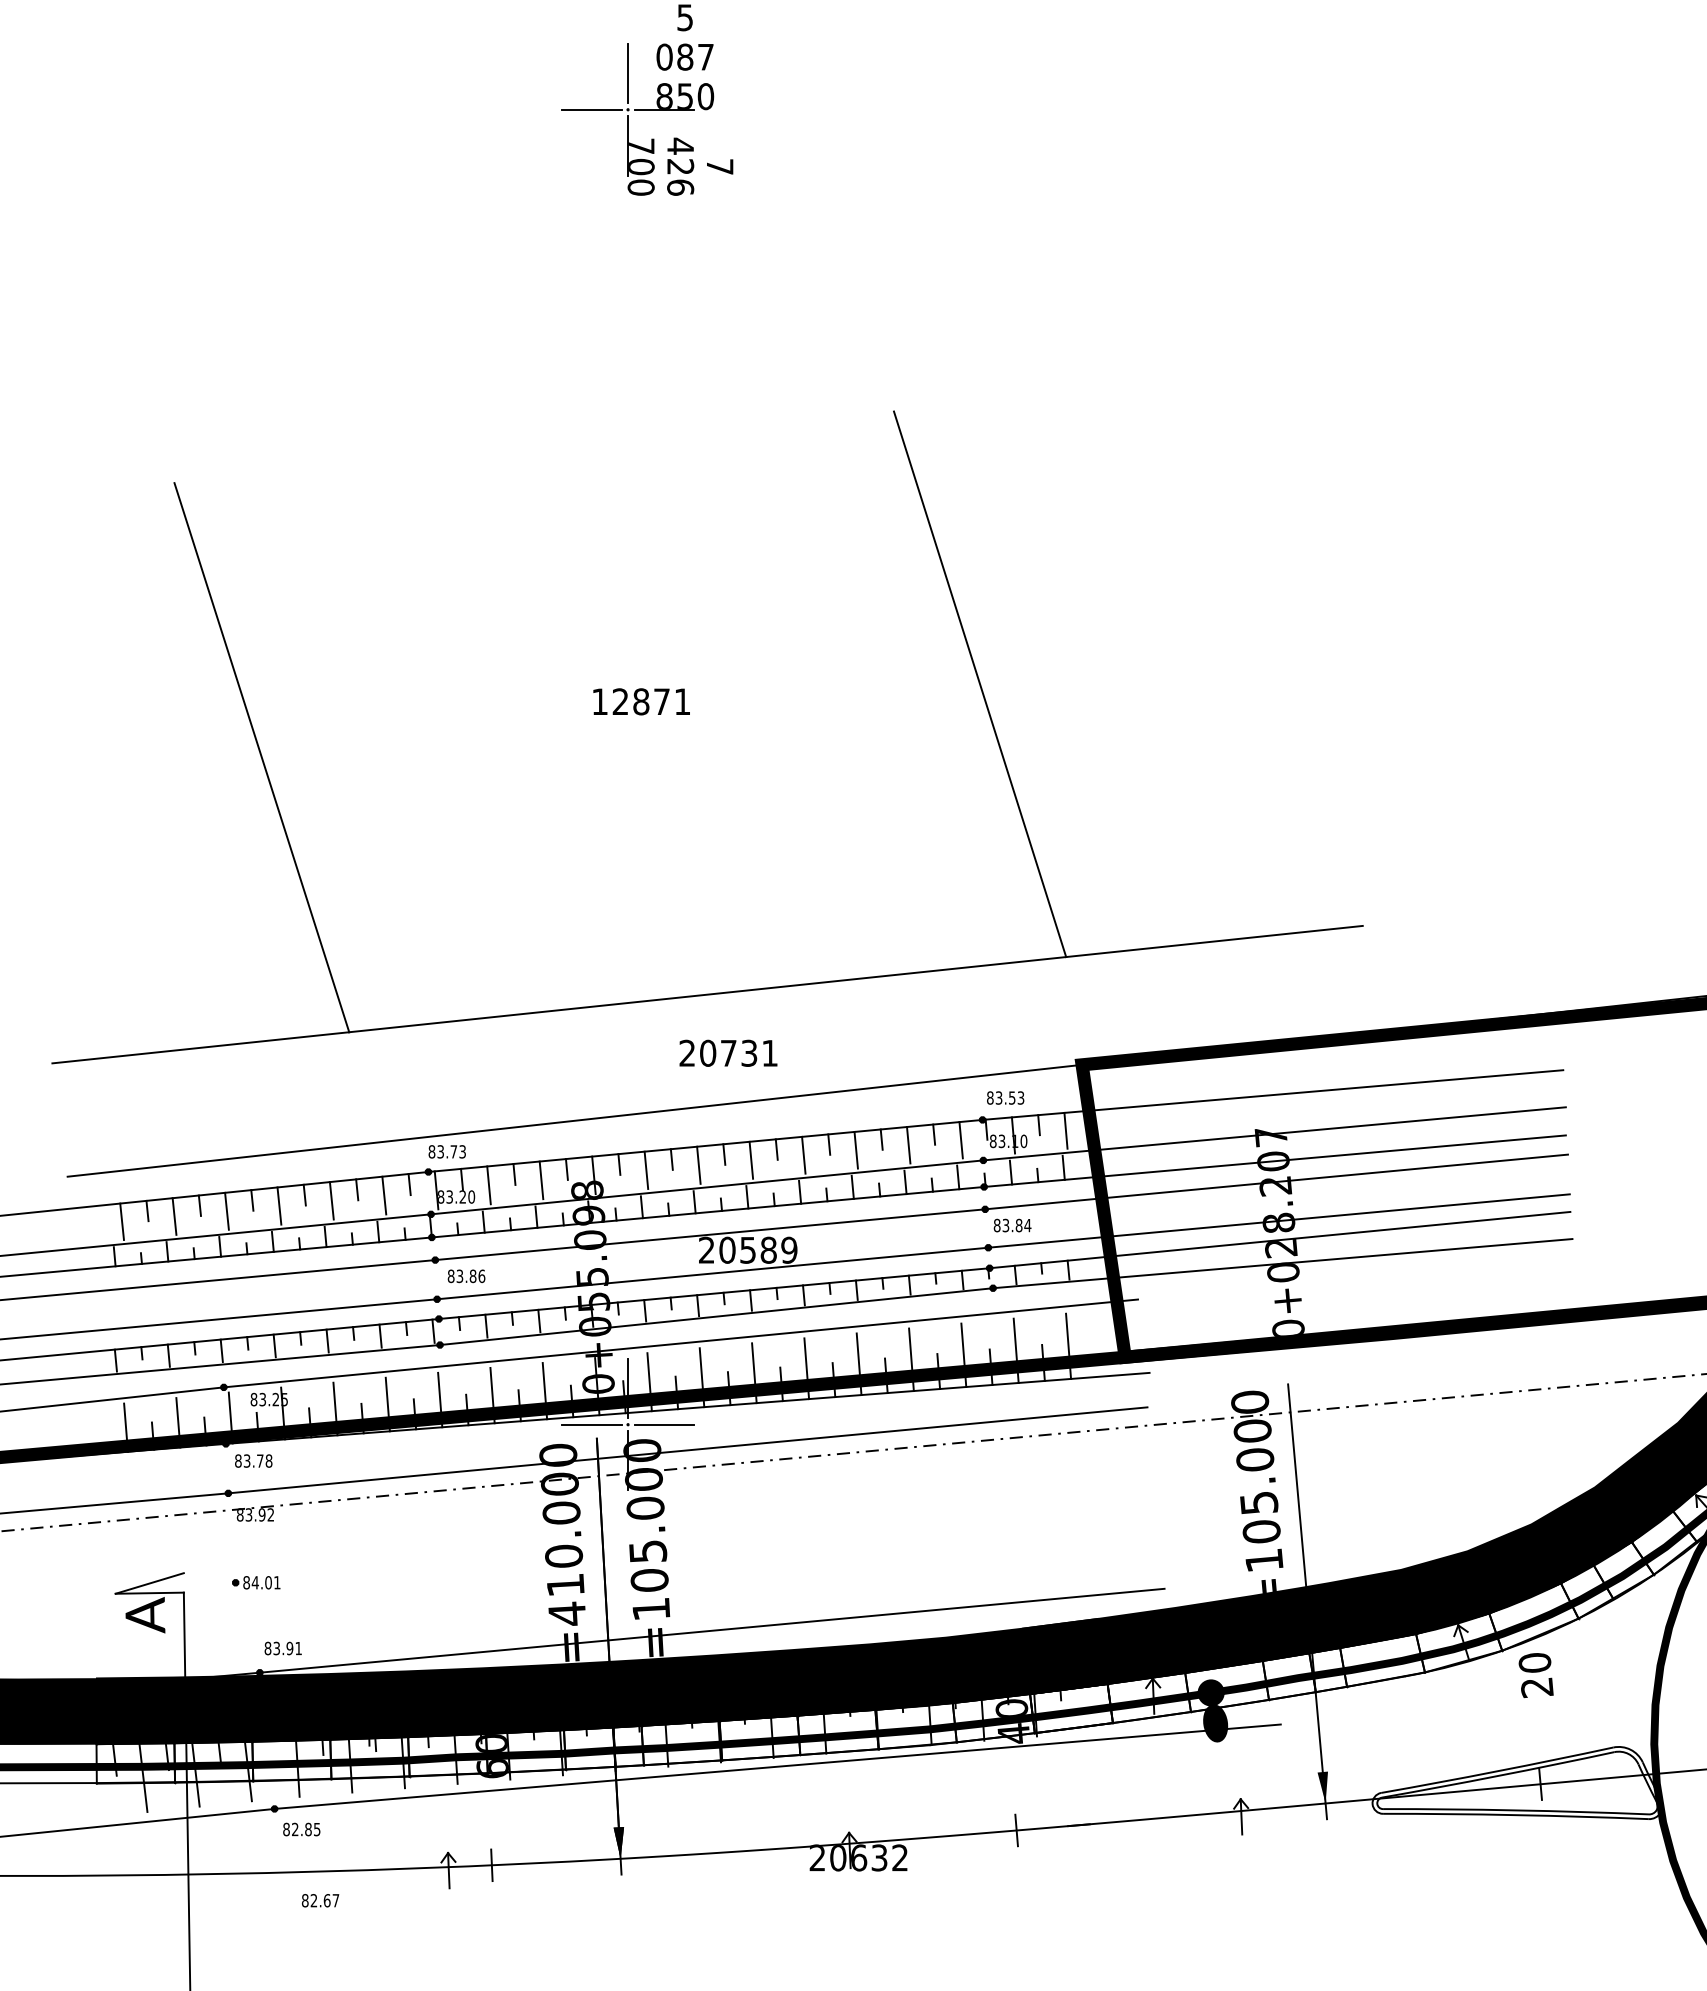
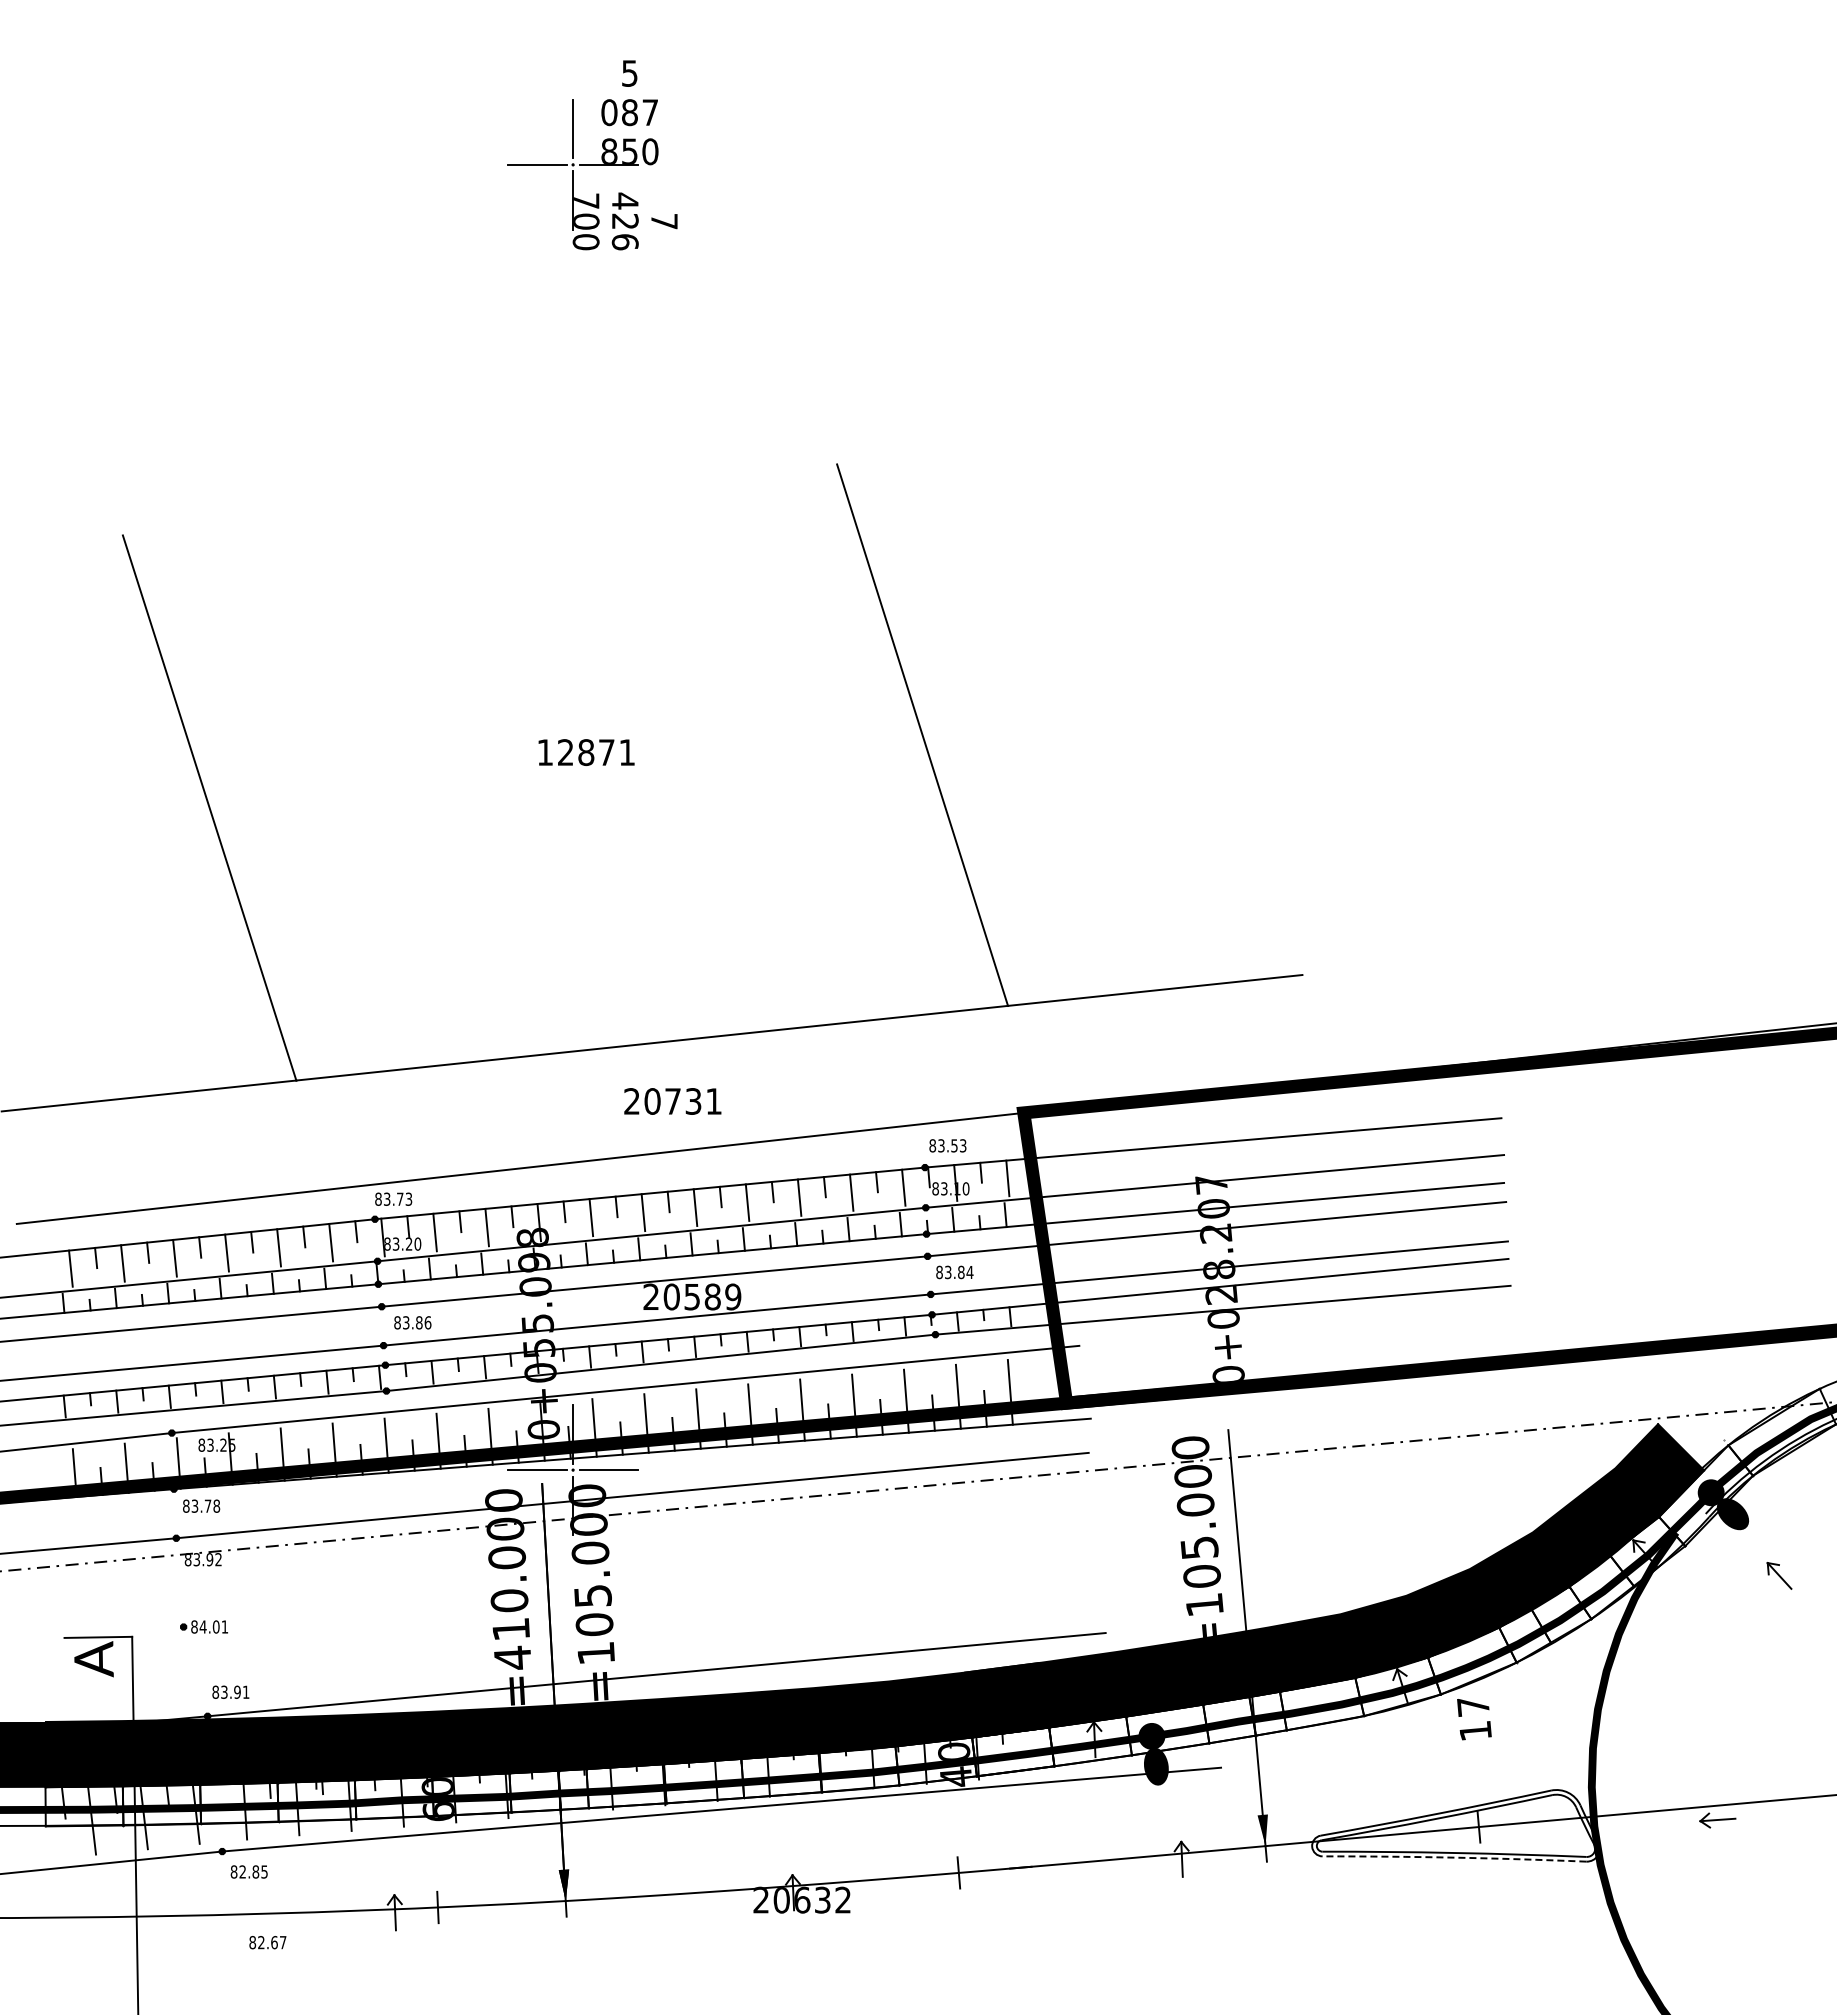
line: (149, 1583) -> (98, 1627), removed
text: (1536, 1674) -> (1474, 1718), 20 -> 17
arc: (1515, 1814) -> (1454, 1857), solid -> dashed

